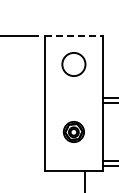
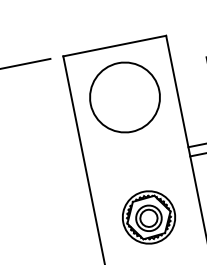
line: (73, 35) -> (113, 46), dashed -> solid
circle: (73, 64) -> (124, 97), size x1.67
part: (73, 131) -> (148, 216), size x1.43

